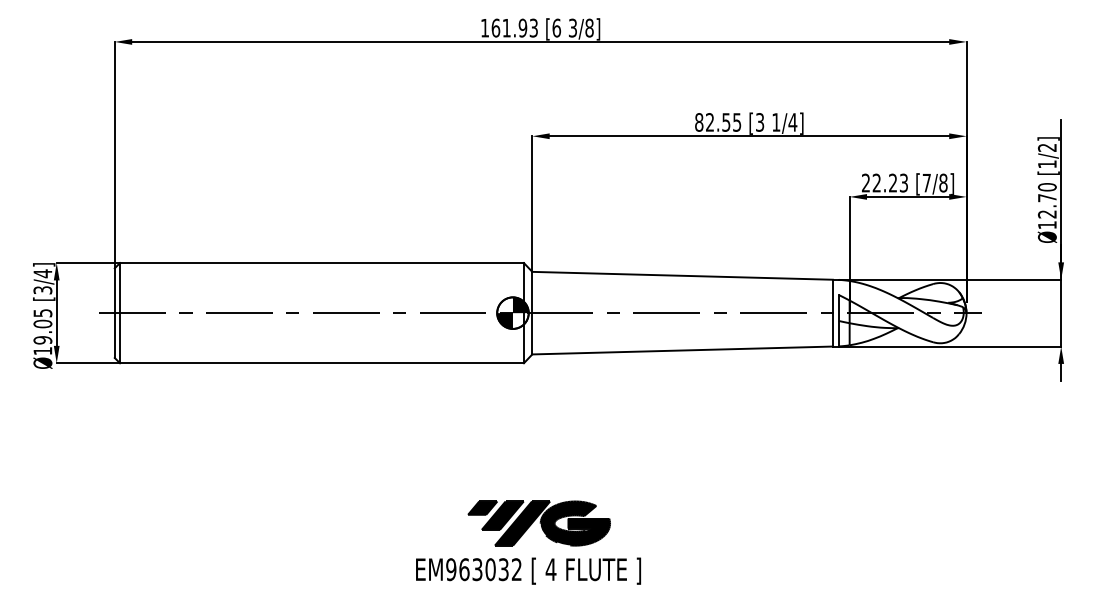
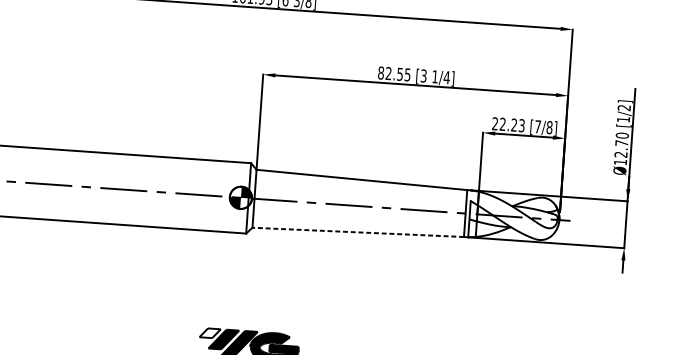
line: (682, 350) -> (358, 232), solid -> dashed
fill: (482, 507) -> (210, 332), removed

